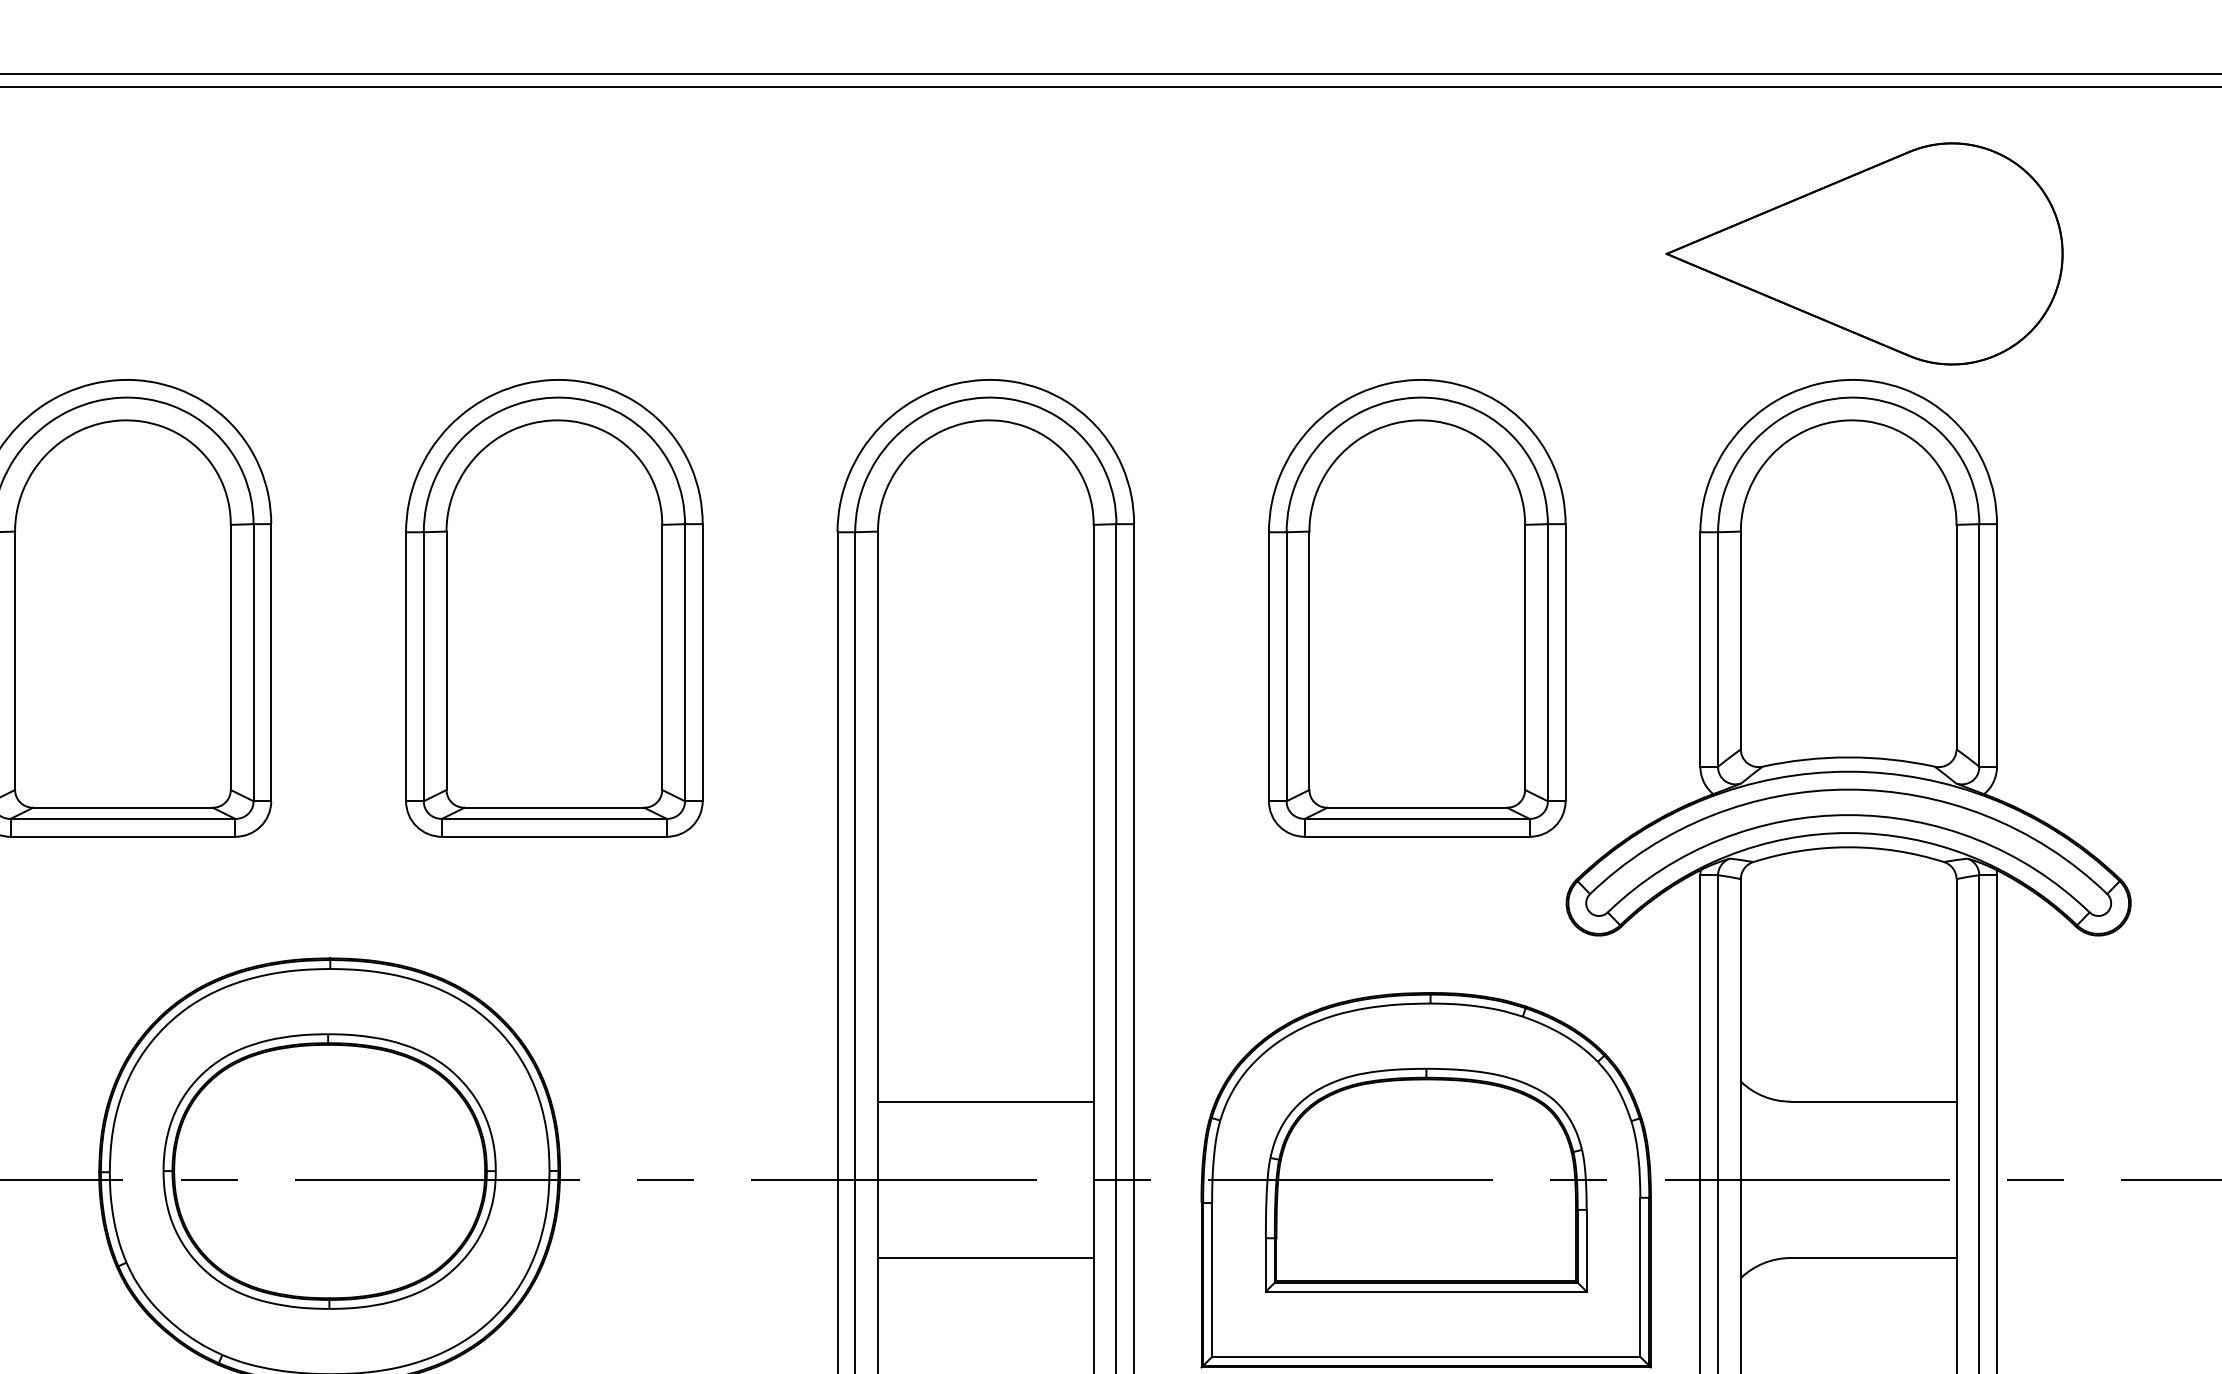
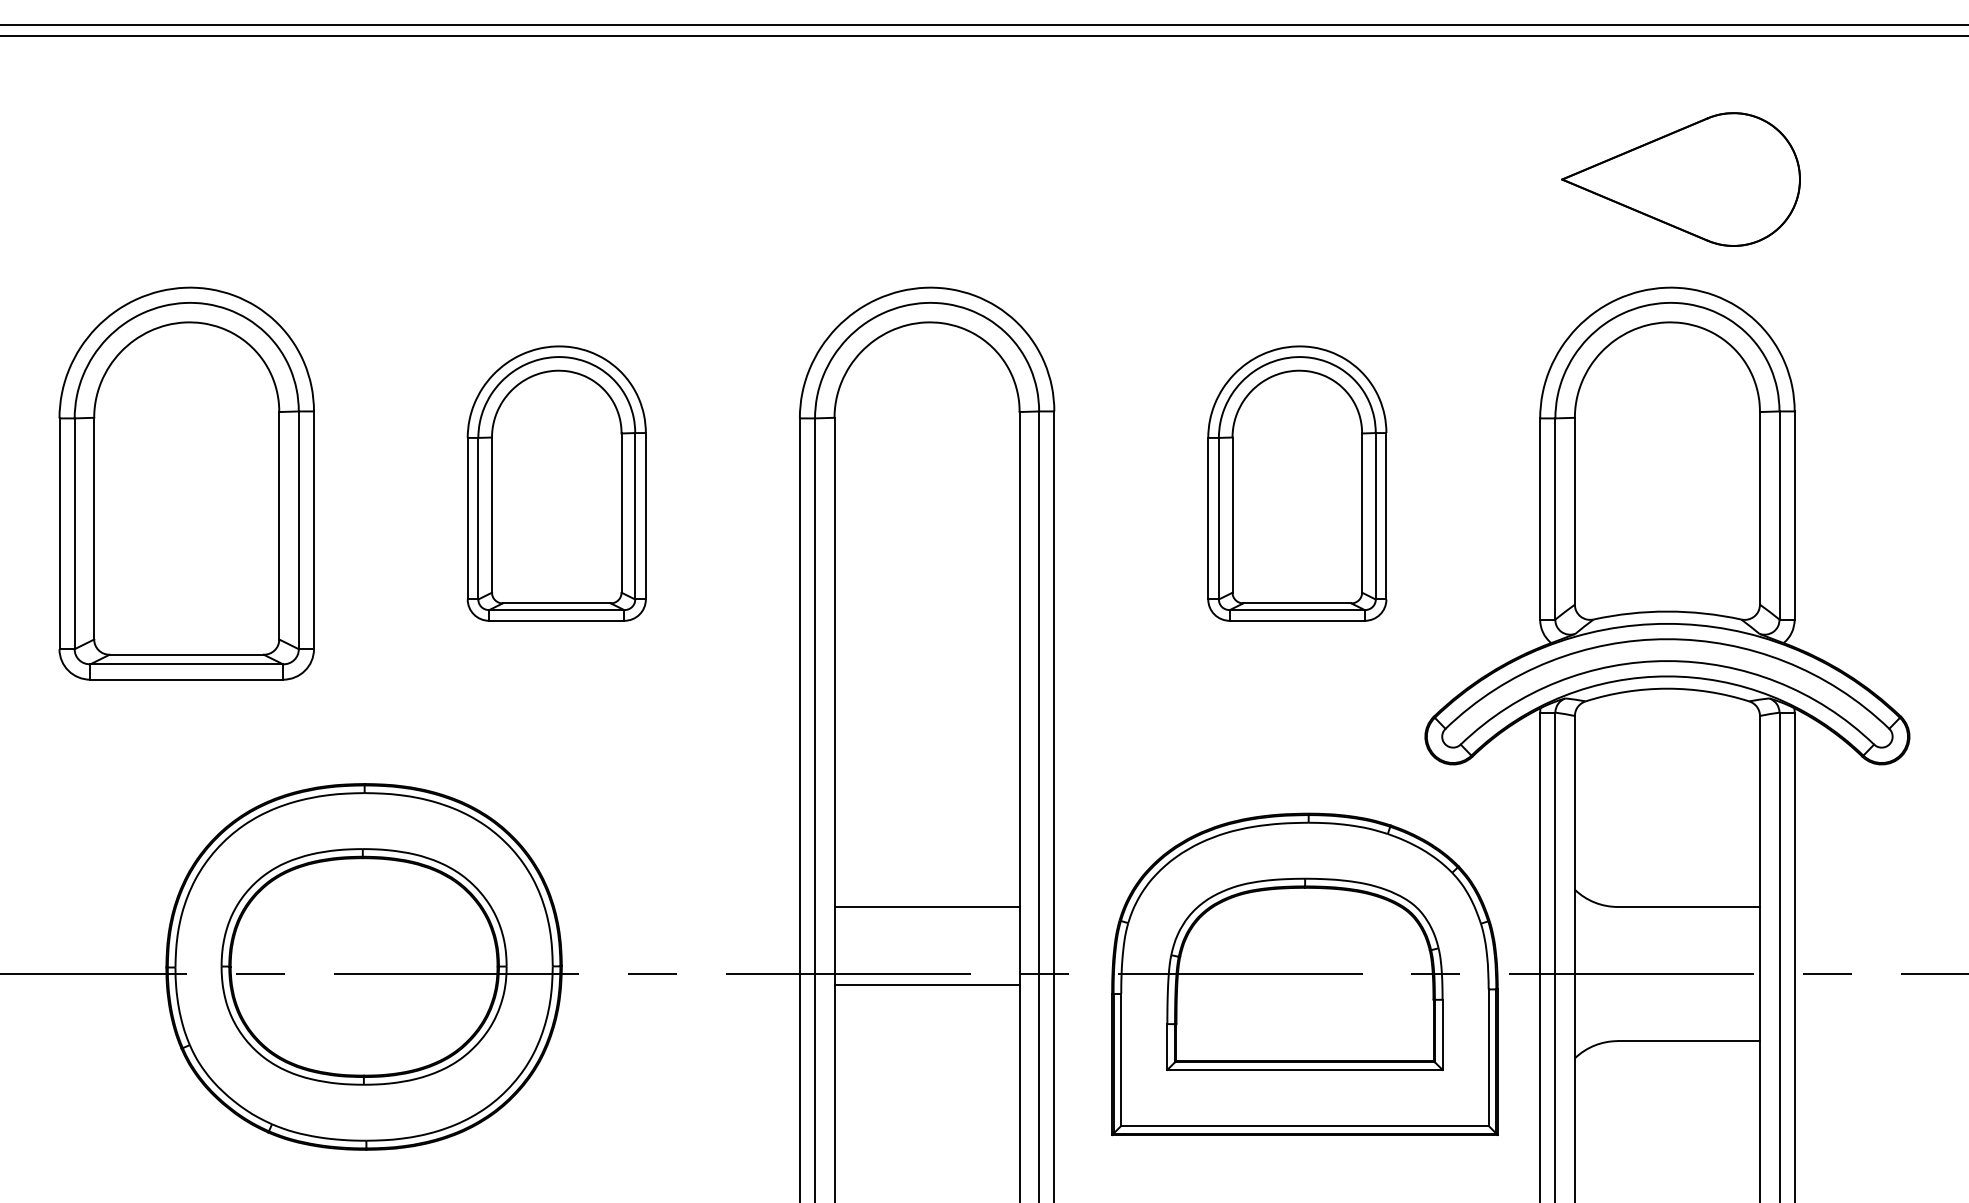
part: (1863, 253) -> (1680, 179), size x0.7
part: (553, 608) -> (556, 483), size x0.7
part: (1417, 608) -> (1297, 483), size x0.7
line: (985, 1258) -> (926, 985), moved

